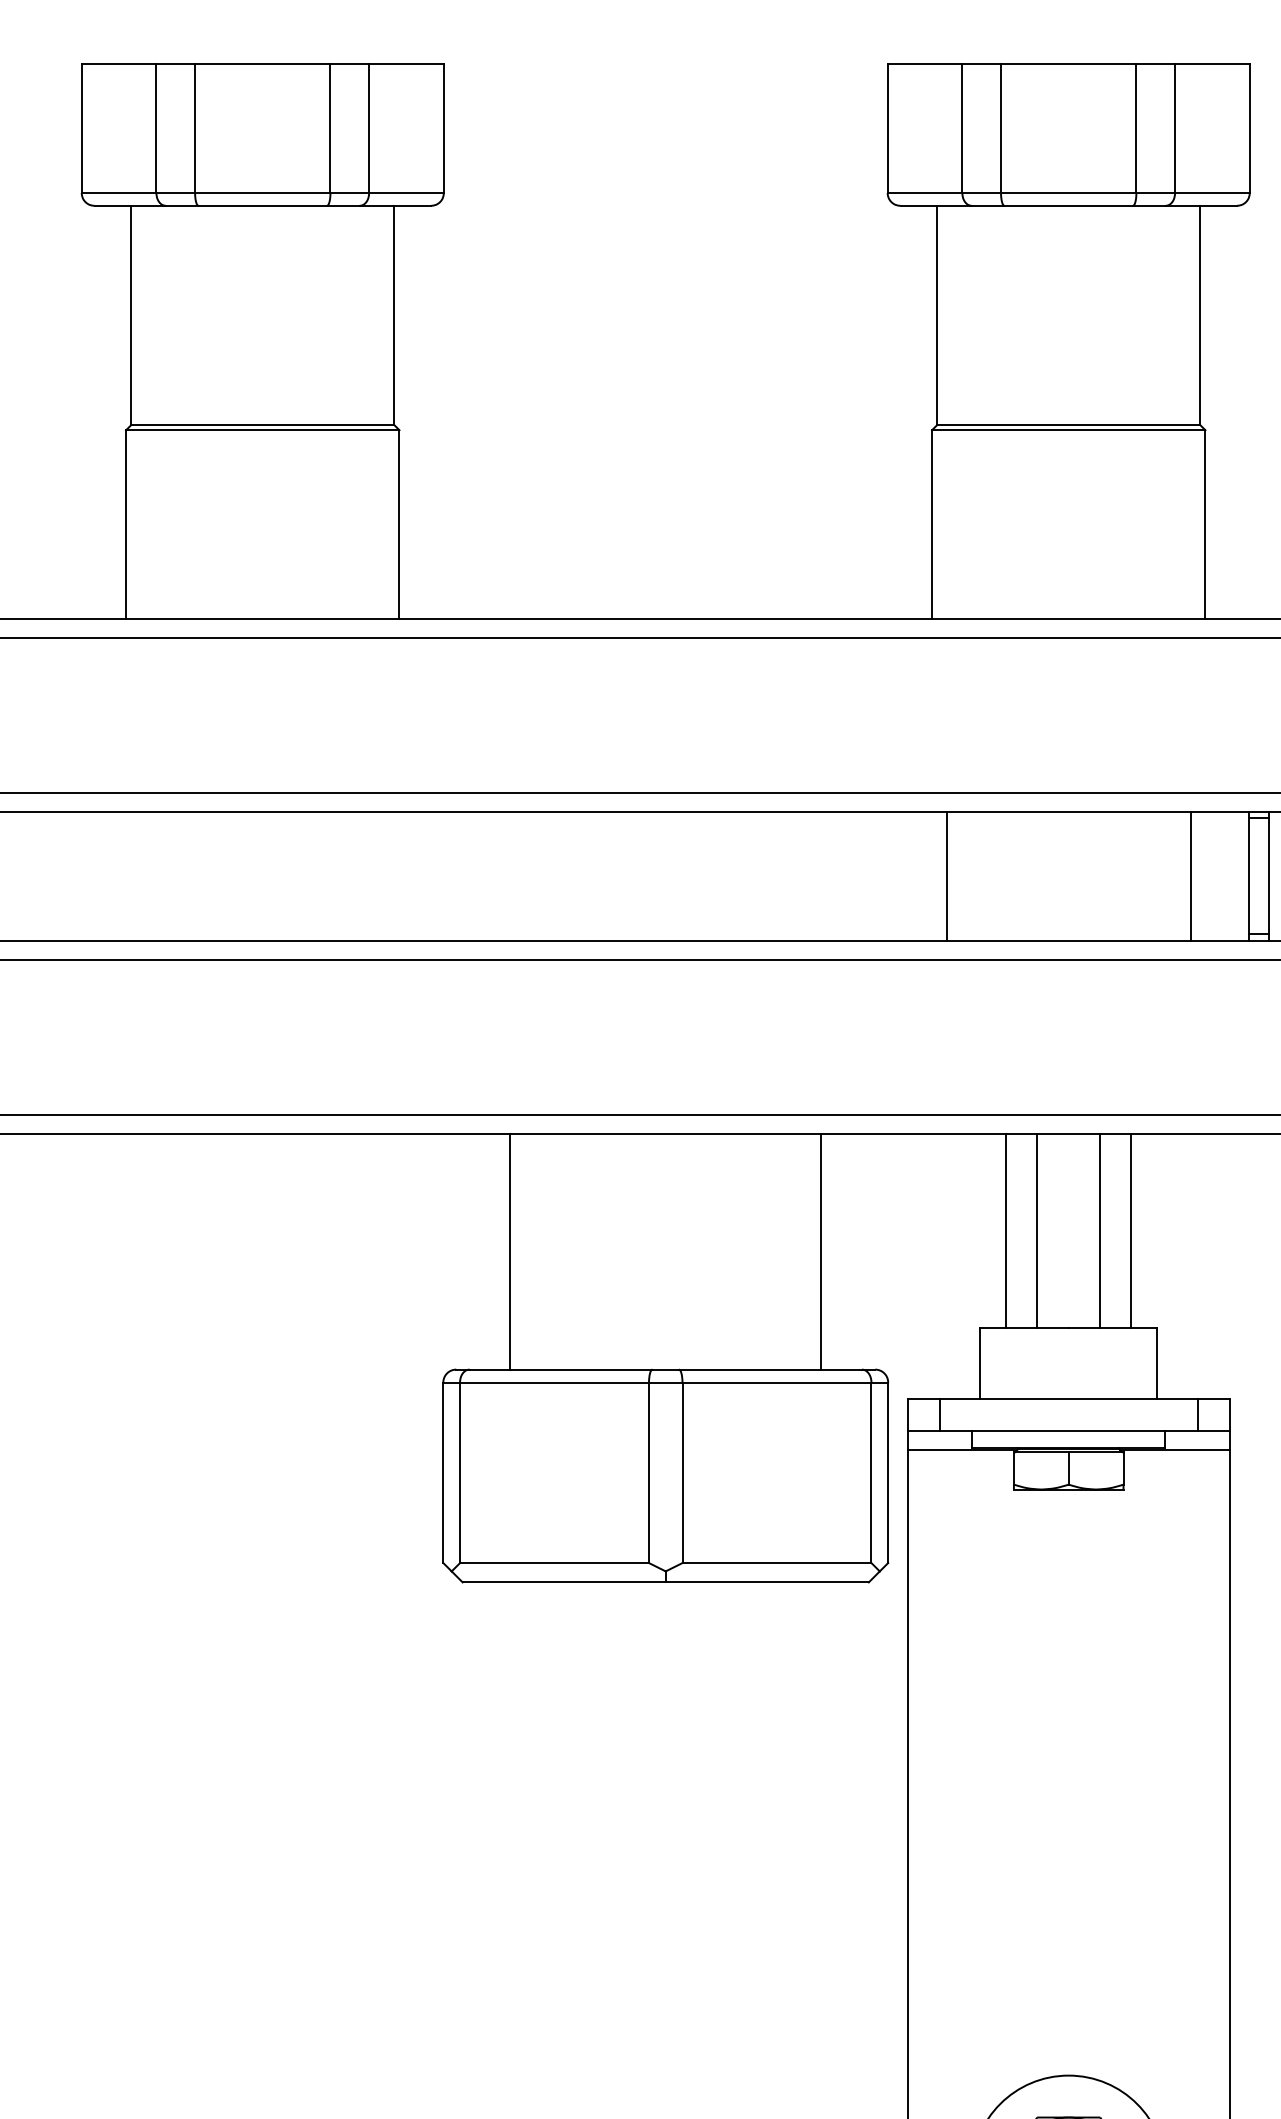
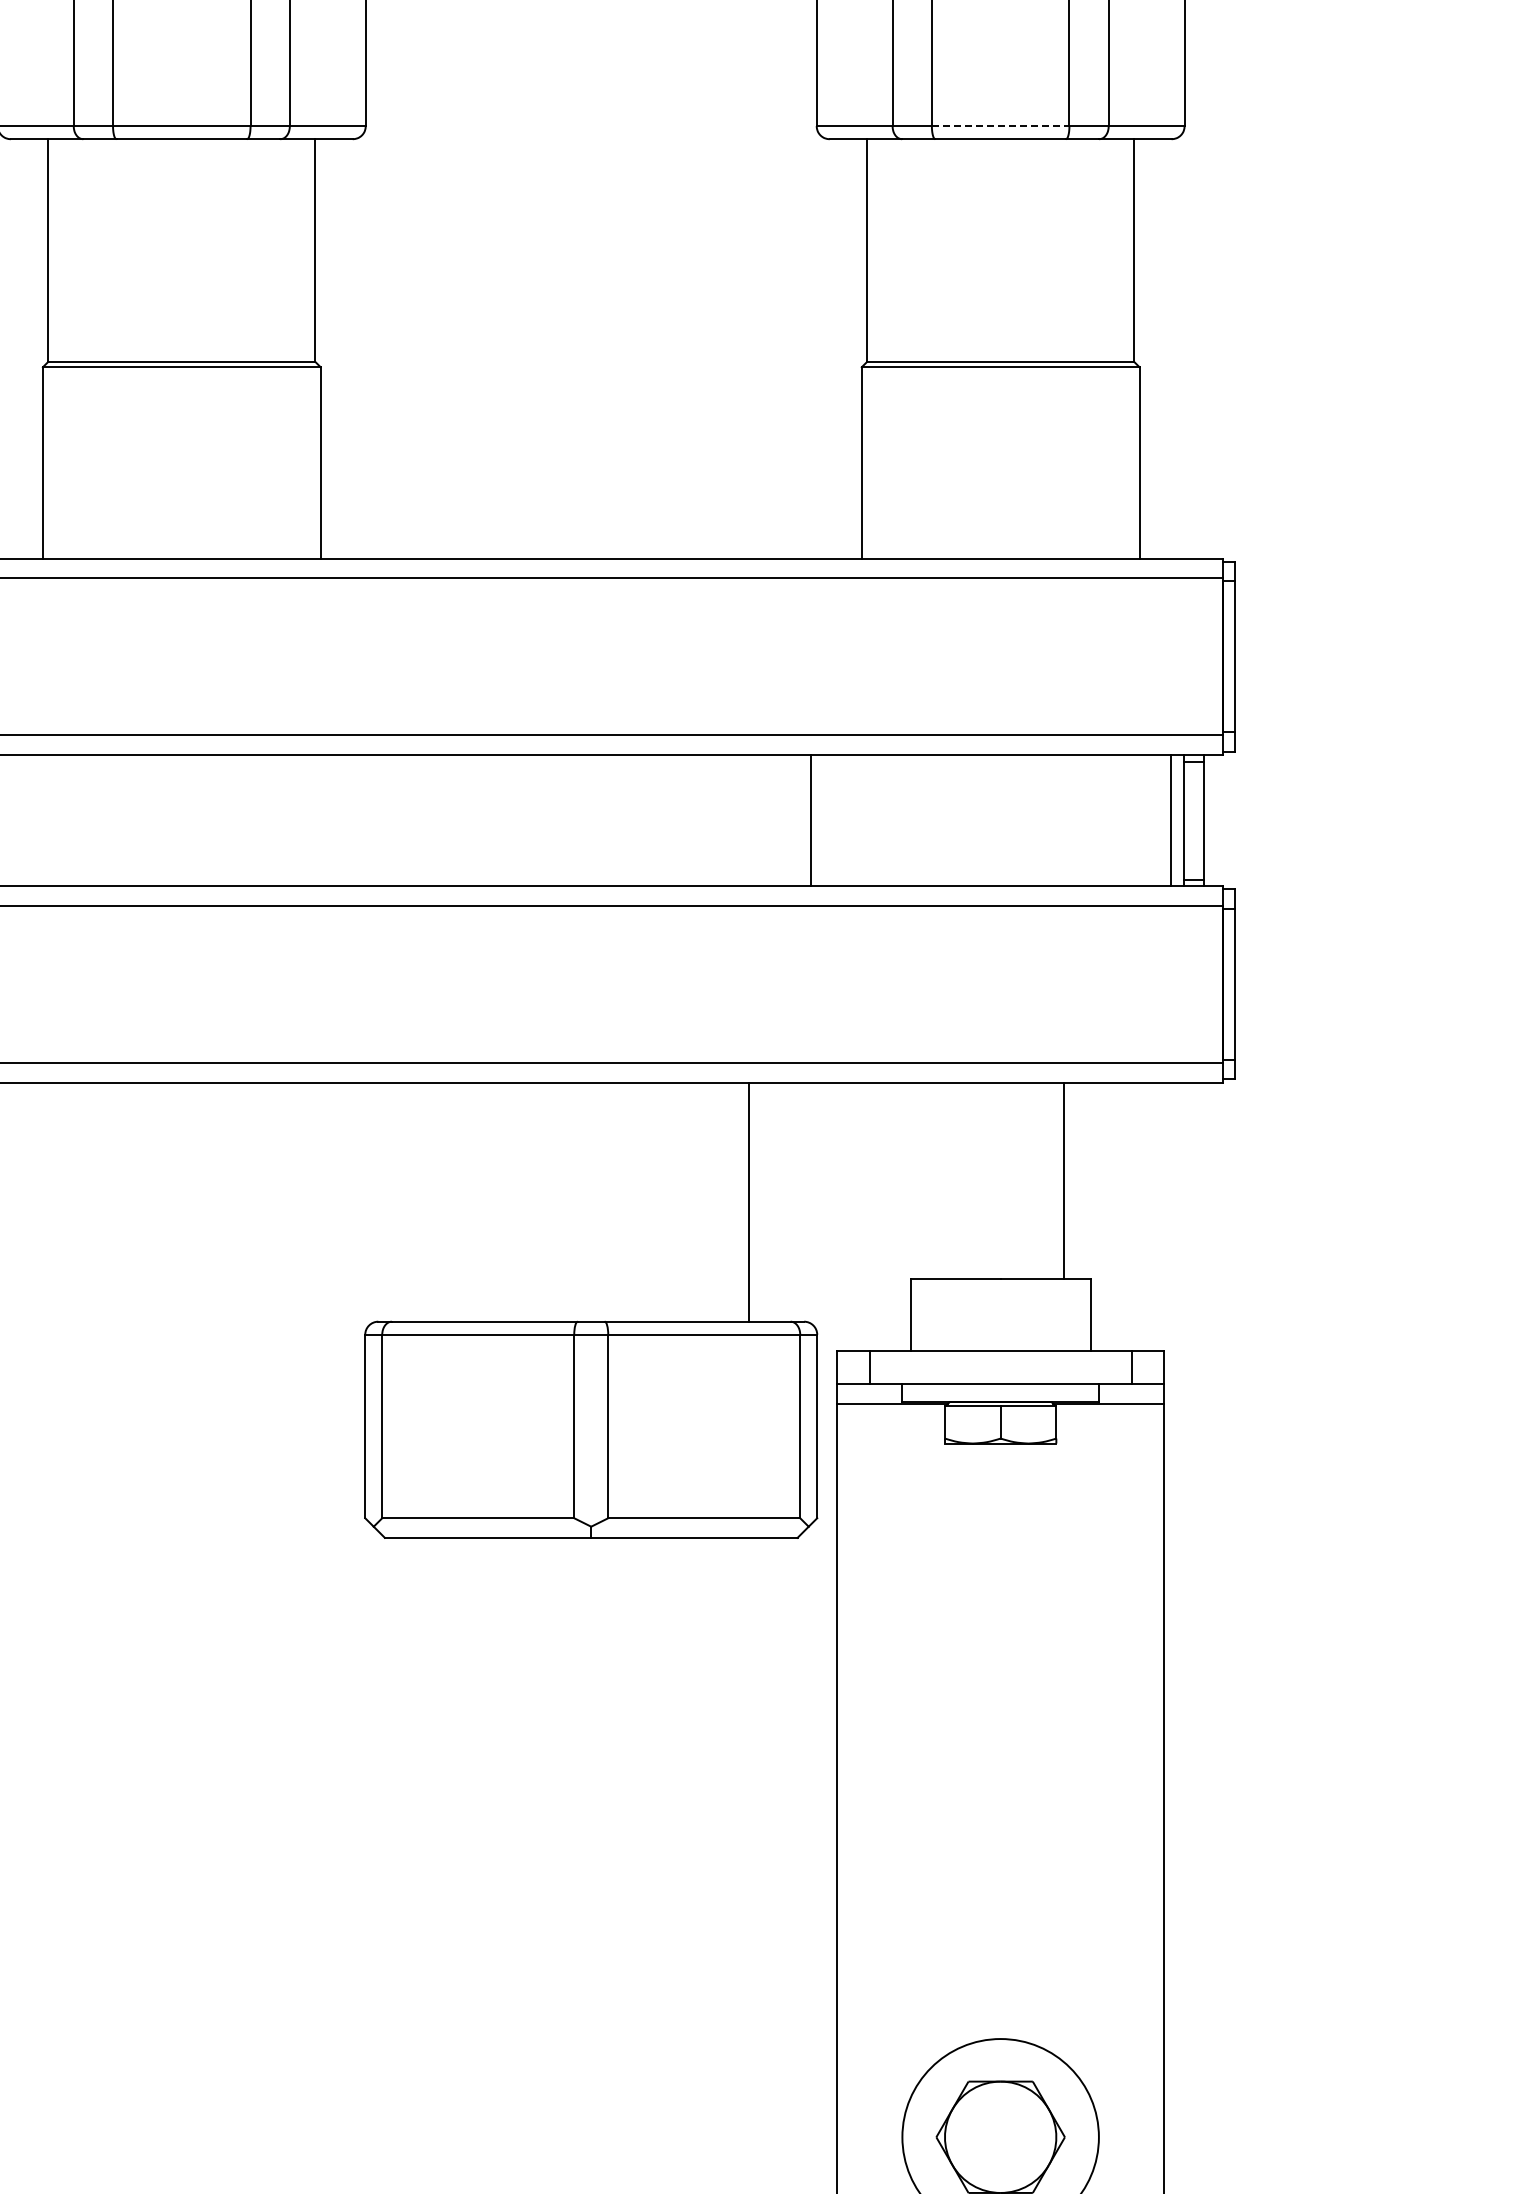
line: (1068, 193) -> (1000, 126), solid -> dashed
line: (946, 876) -> (810, 820), moved
line: (1190, 876) -> (1171, 820), moved
line: (1006, 1230) -> (937, 1180), removed
line: (1037, 1230) -> (968, 1180), removed
line: (1100, 1230) -> (1032, 1180), removed
line: (510, 1251) -> (433, 1201), removed

